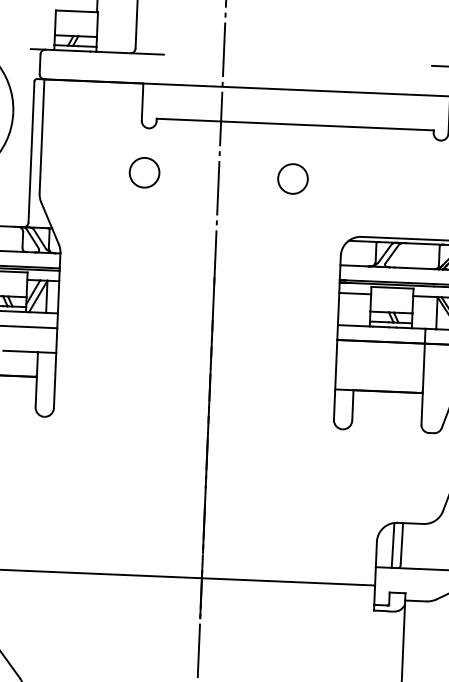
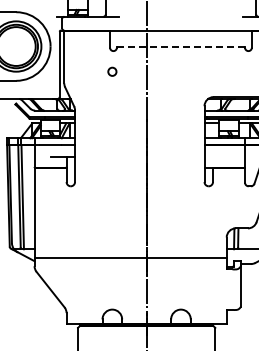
line: (296, 124) -> (181, 46), solid -> dashed
circle: (144, 172) -> (112, 71), size x0.6
circle: (292, 178) -> (180, 71), removed

